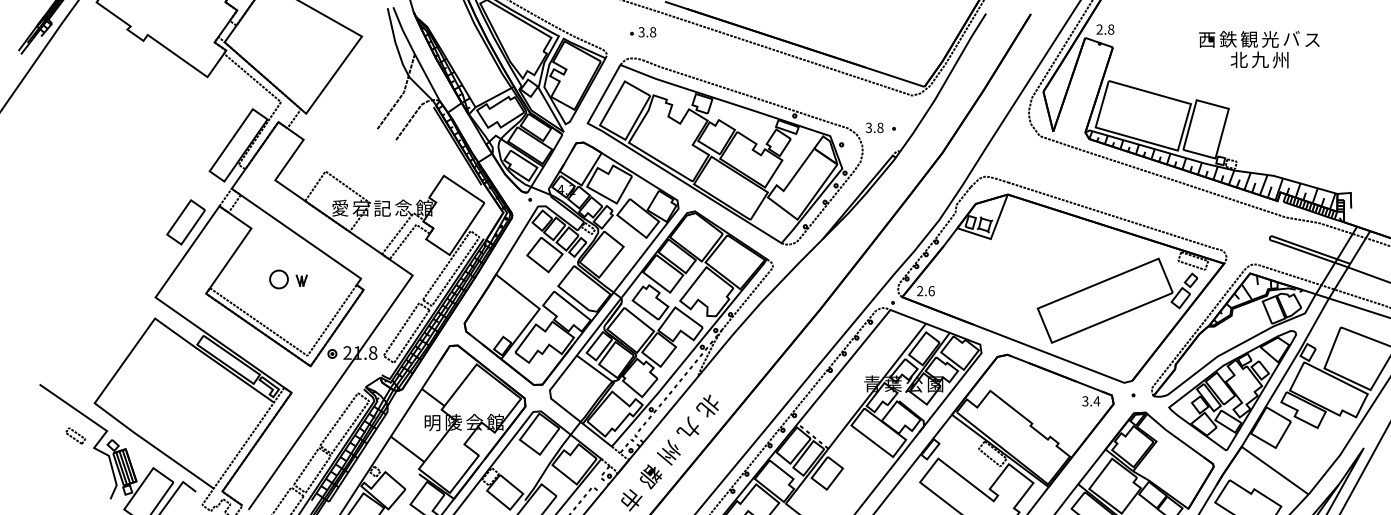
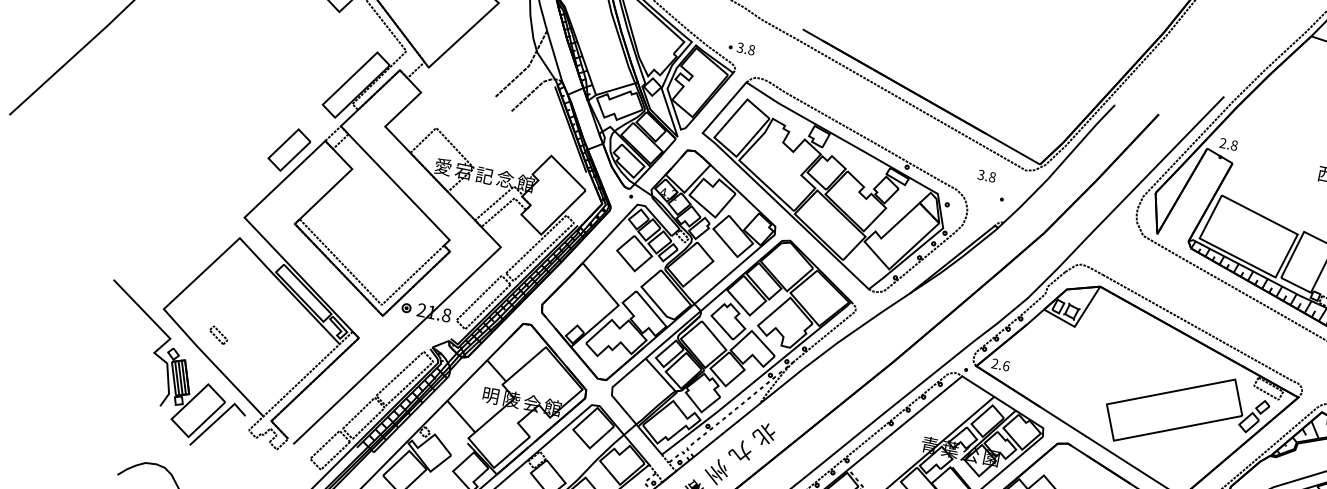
part: (643, 32) -> (742, 48), moved
text: (874, 127) -> (986, 175), moved
part: (288, 279) -> (378, 226), removed
part: (75, 435) -> (218, 334), moved

